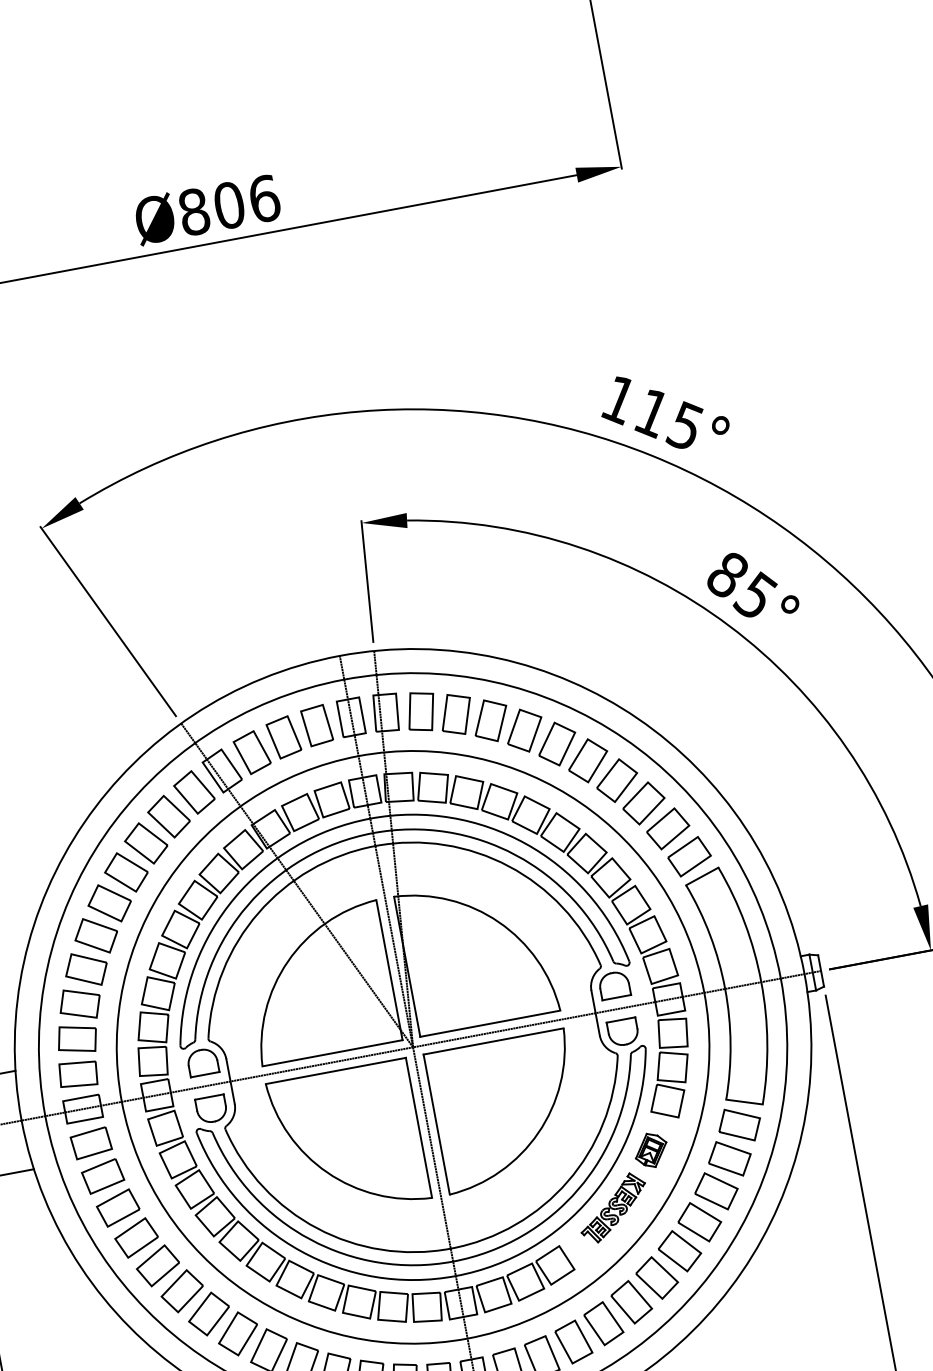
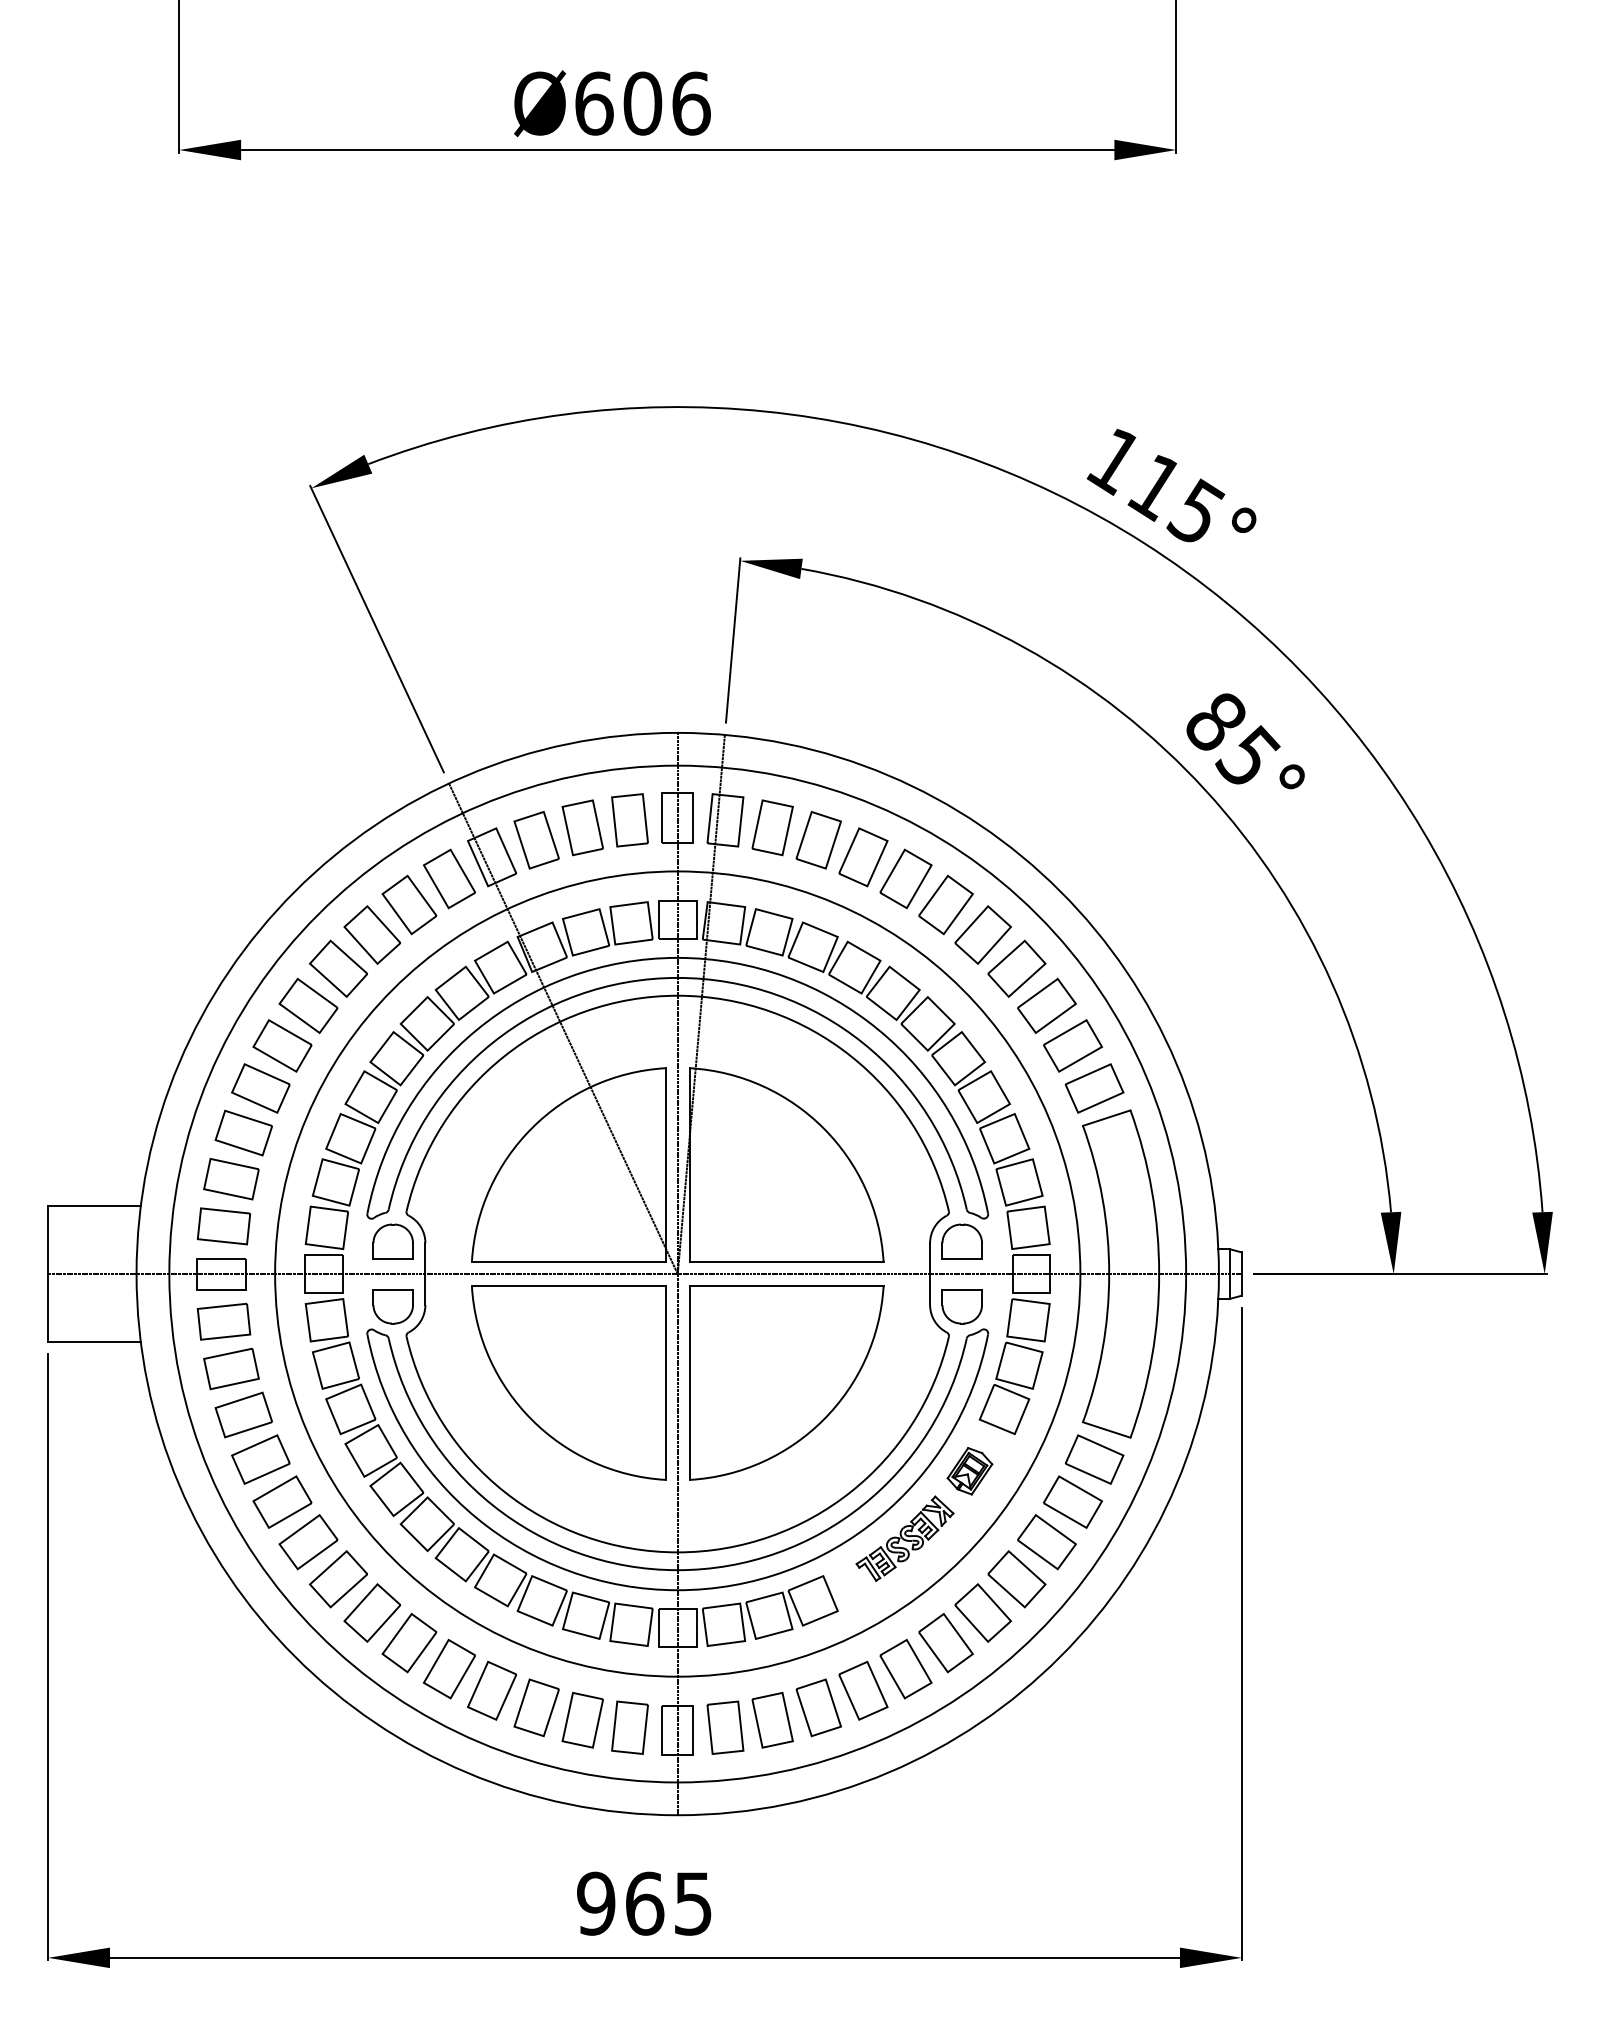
text: (194, 211) -> (594, 103), Ø806 -> Ø606

